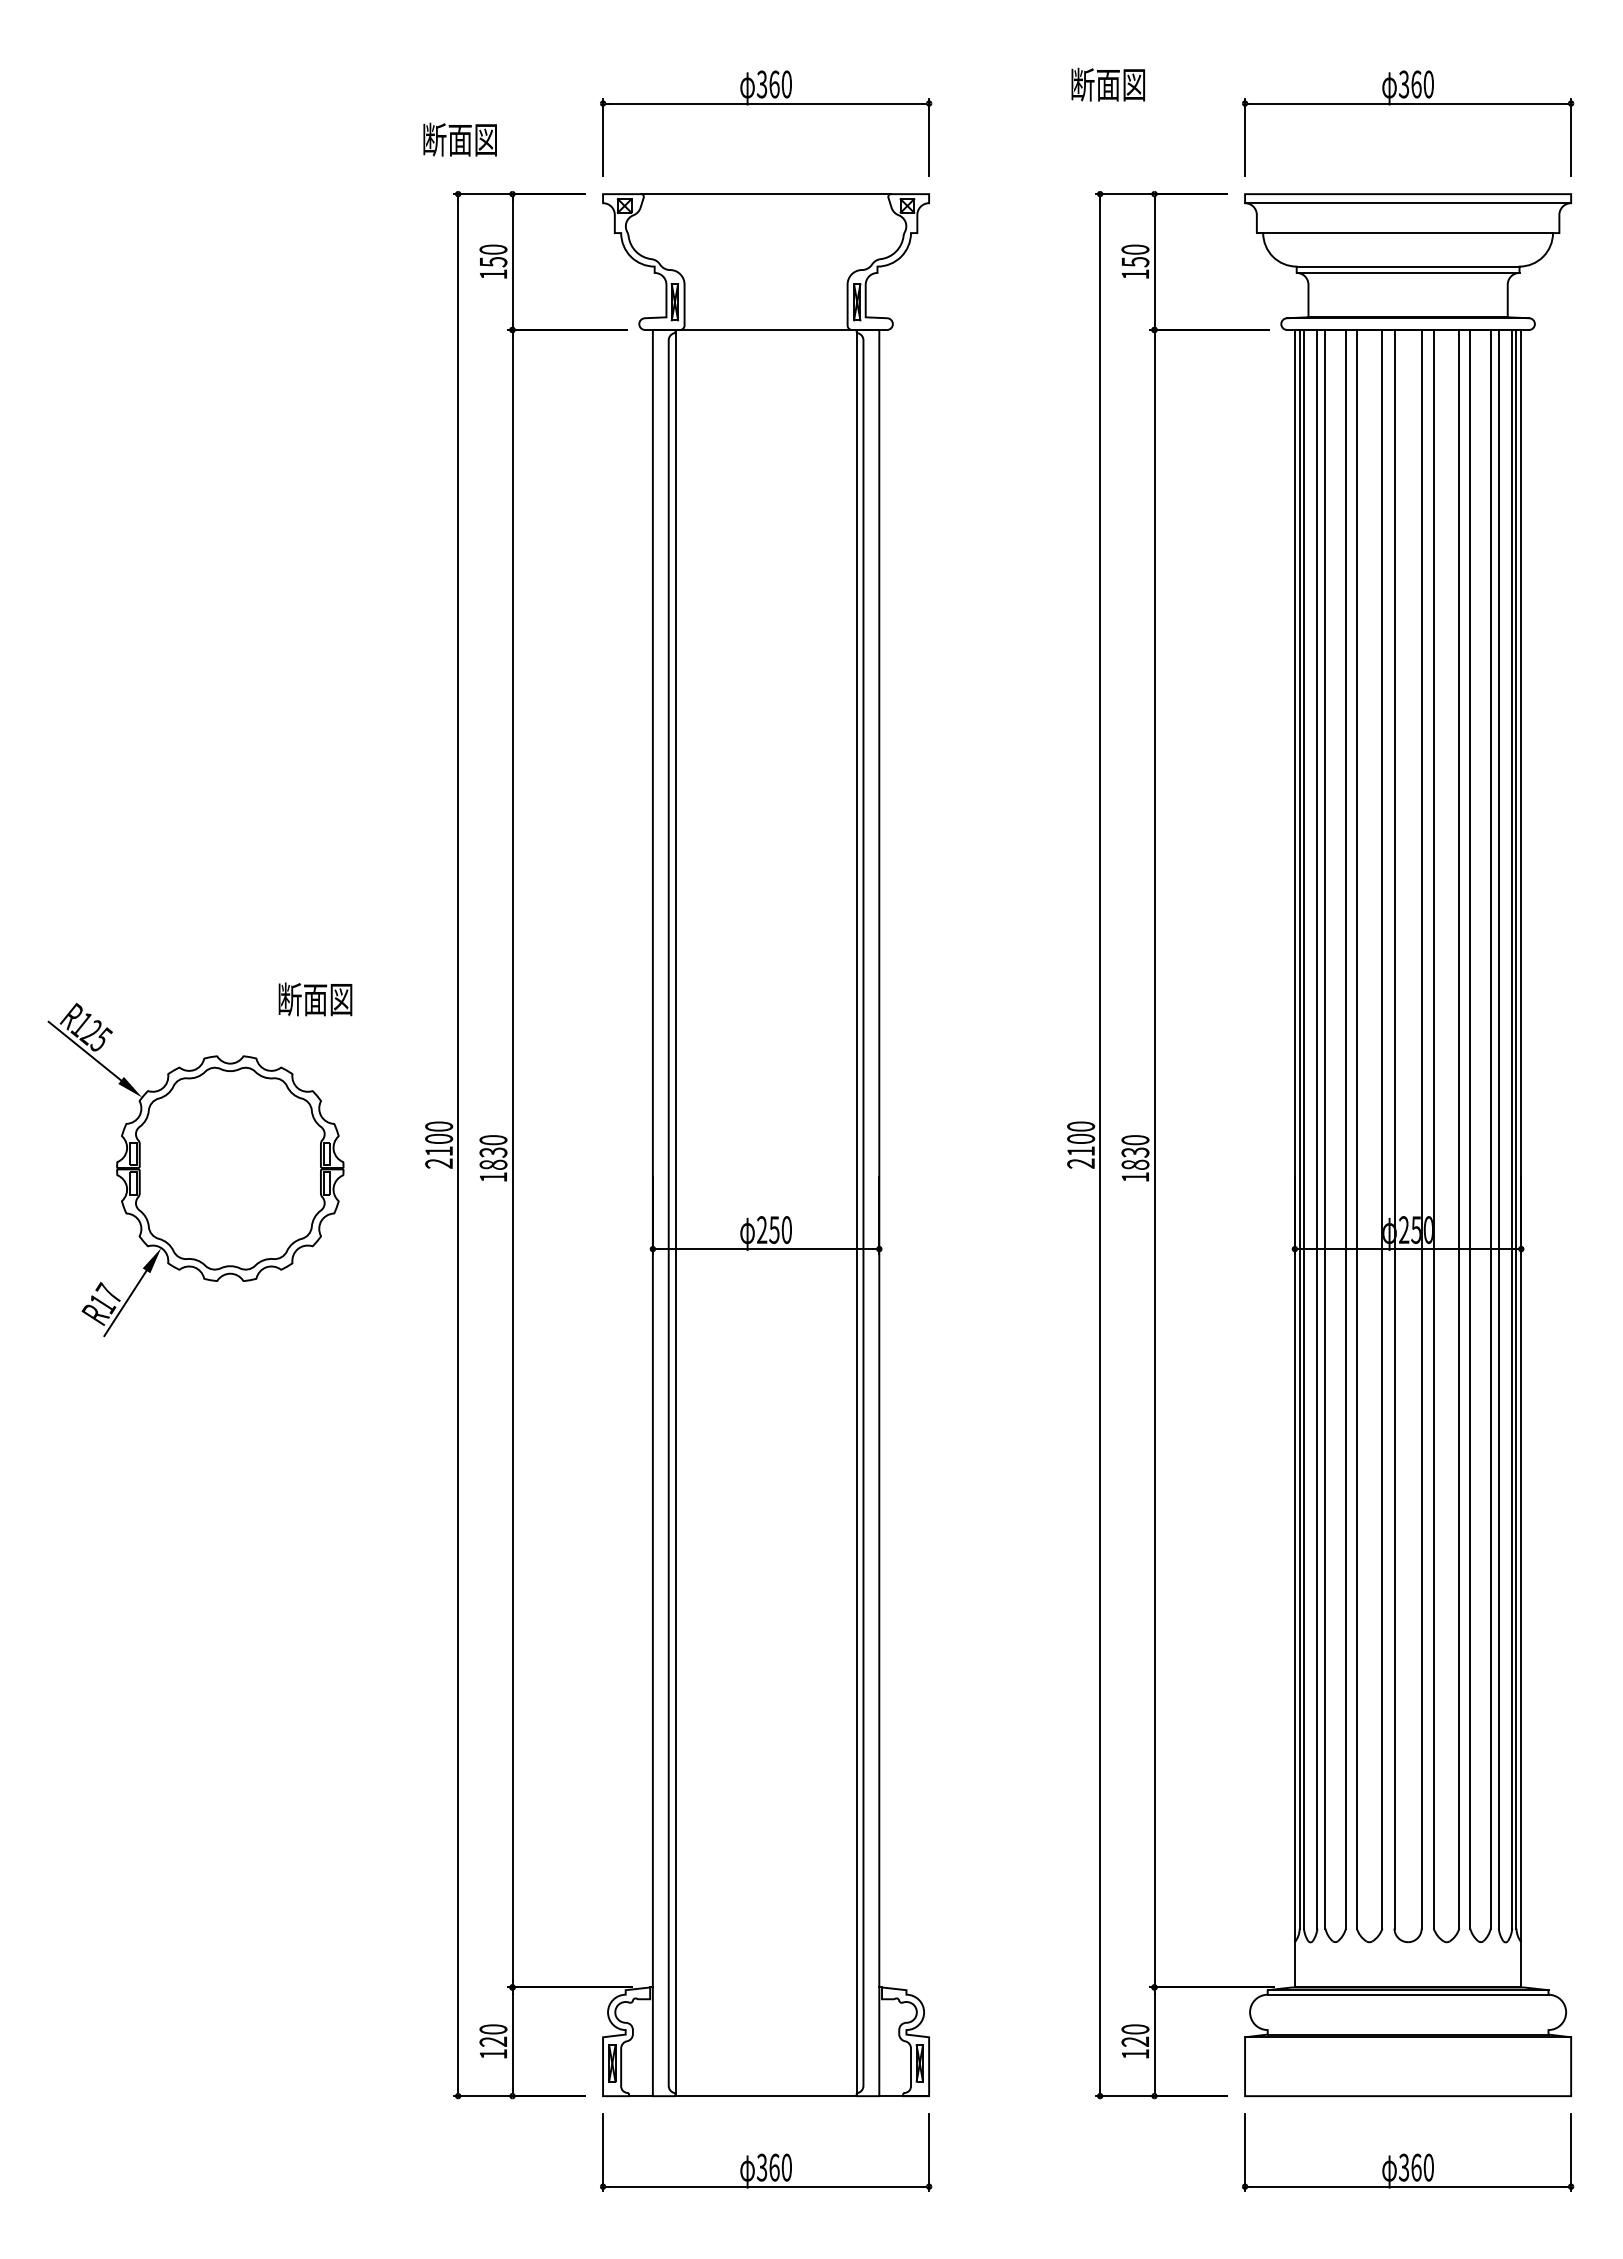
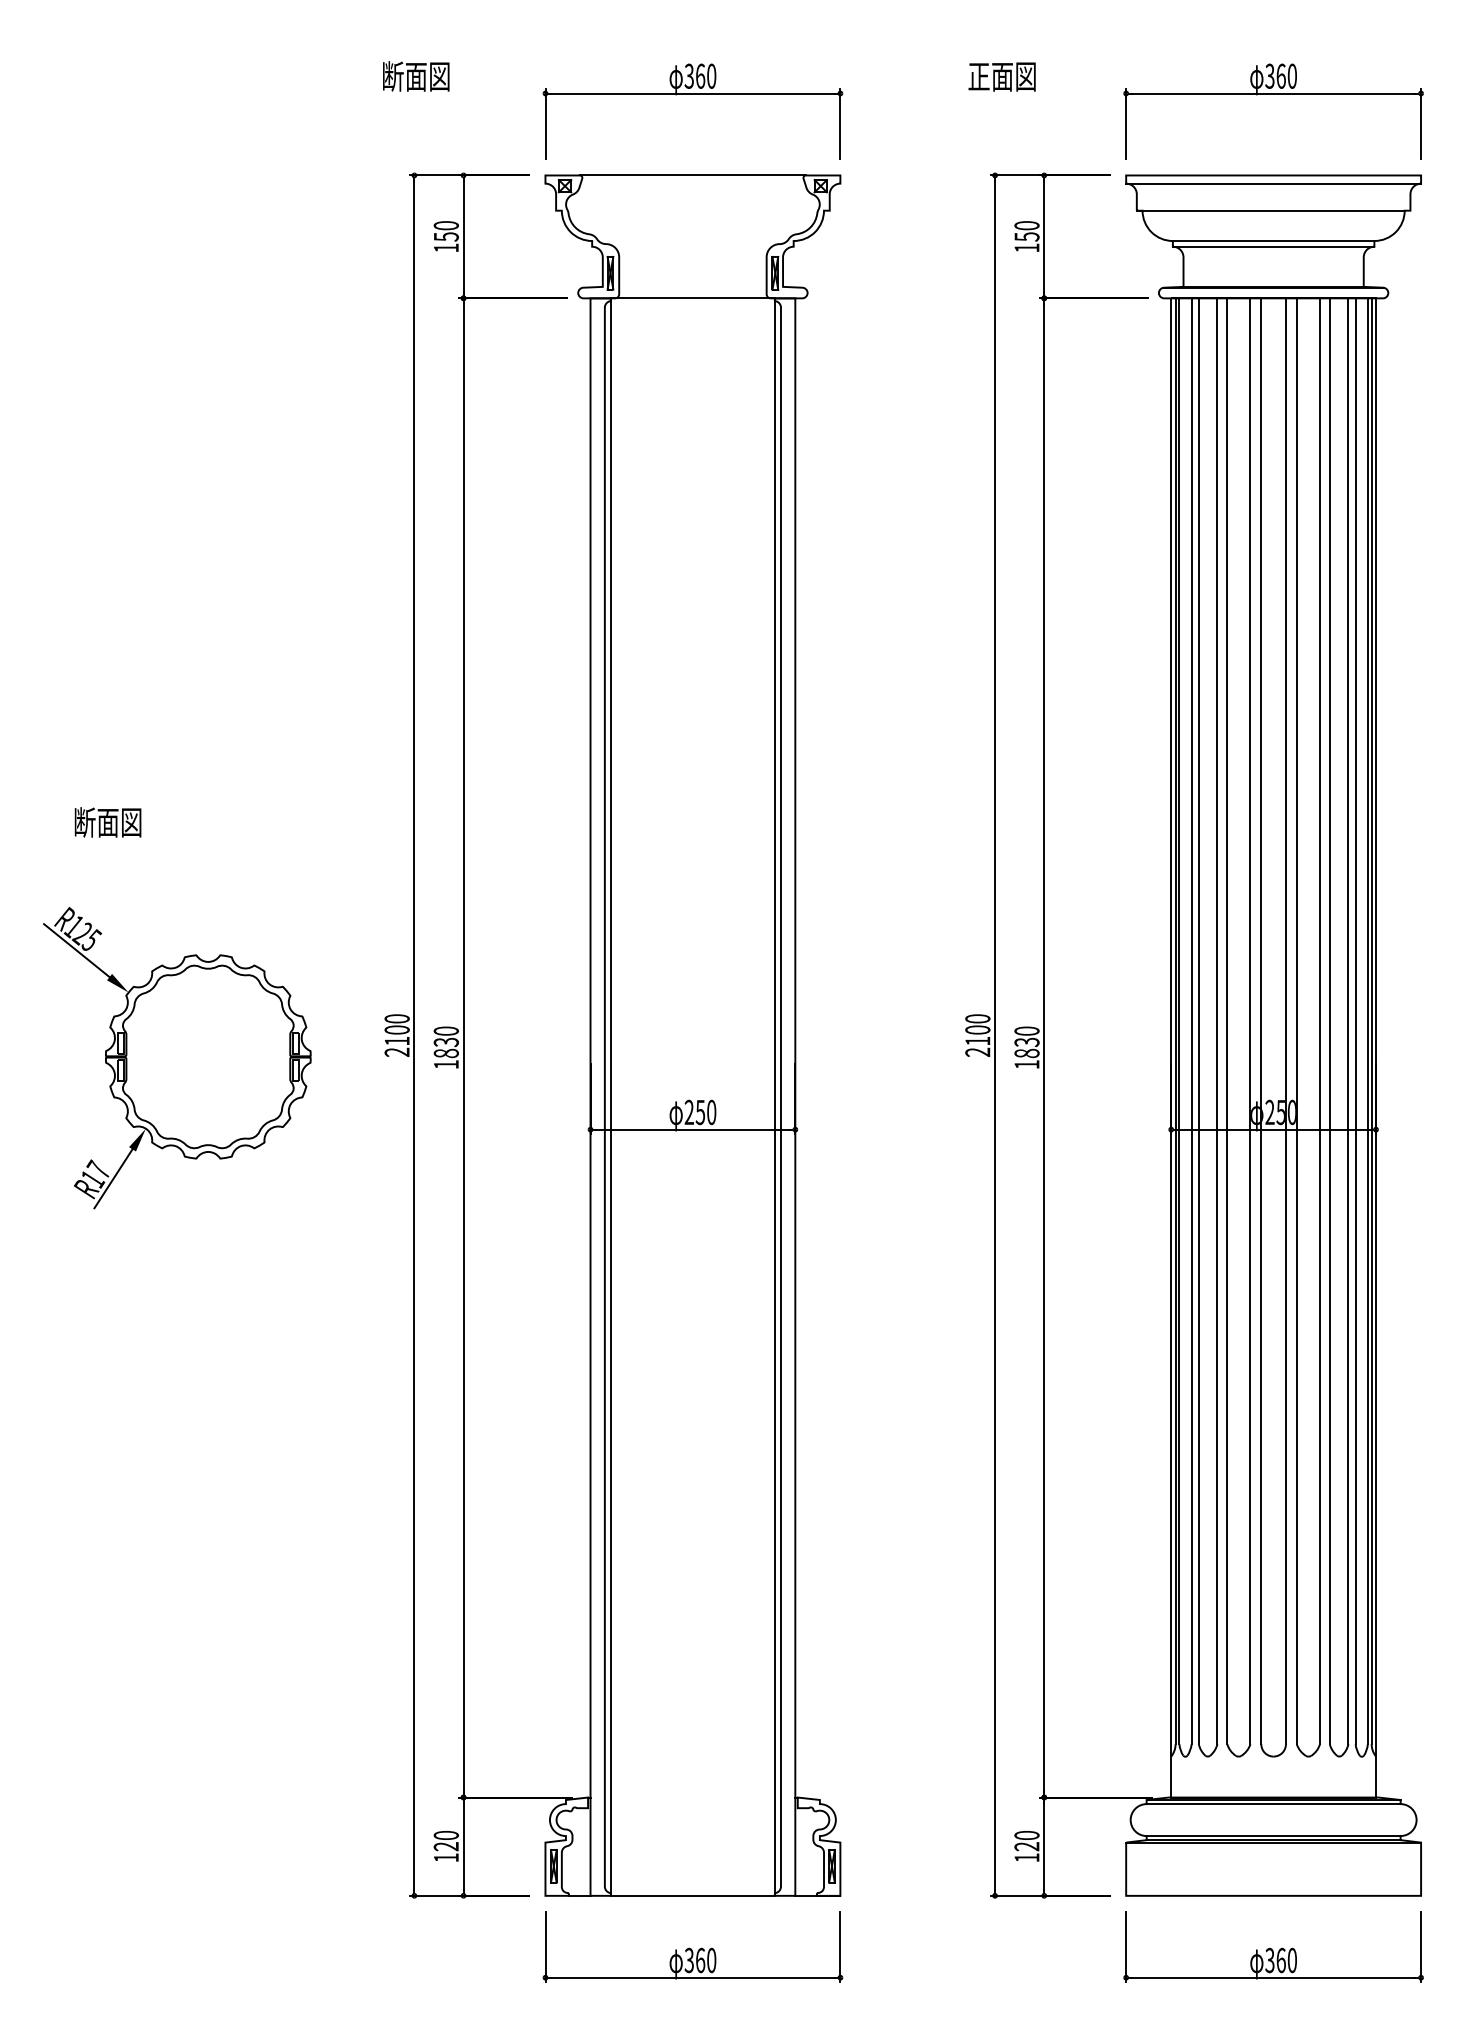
text: (1082, 84) -> (979, 76), 断面図 -> 正面図
text: (459, 139) -> (415, 76), moved
text: (315, 999) -> (108, 822), moved
line: (1407, 2030) -> (1273, 1836), added

